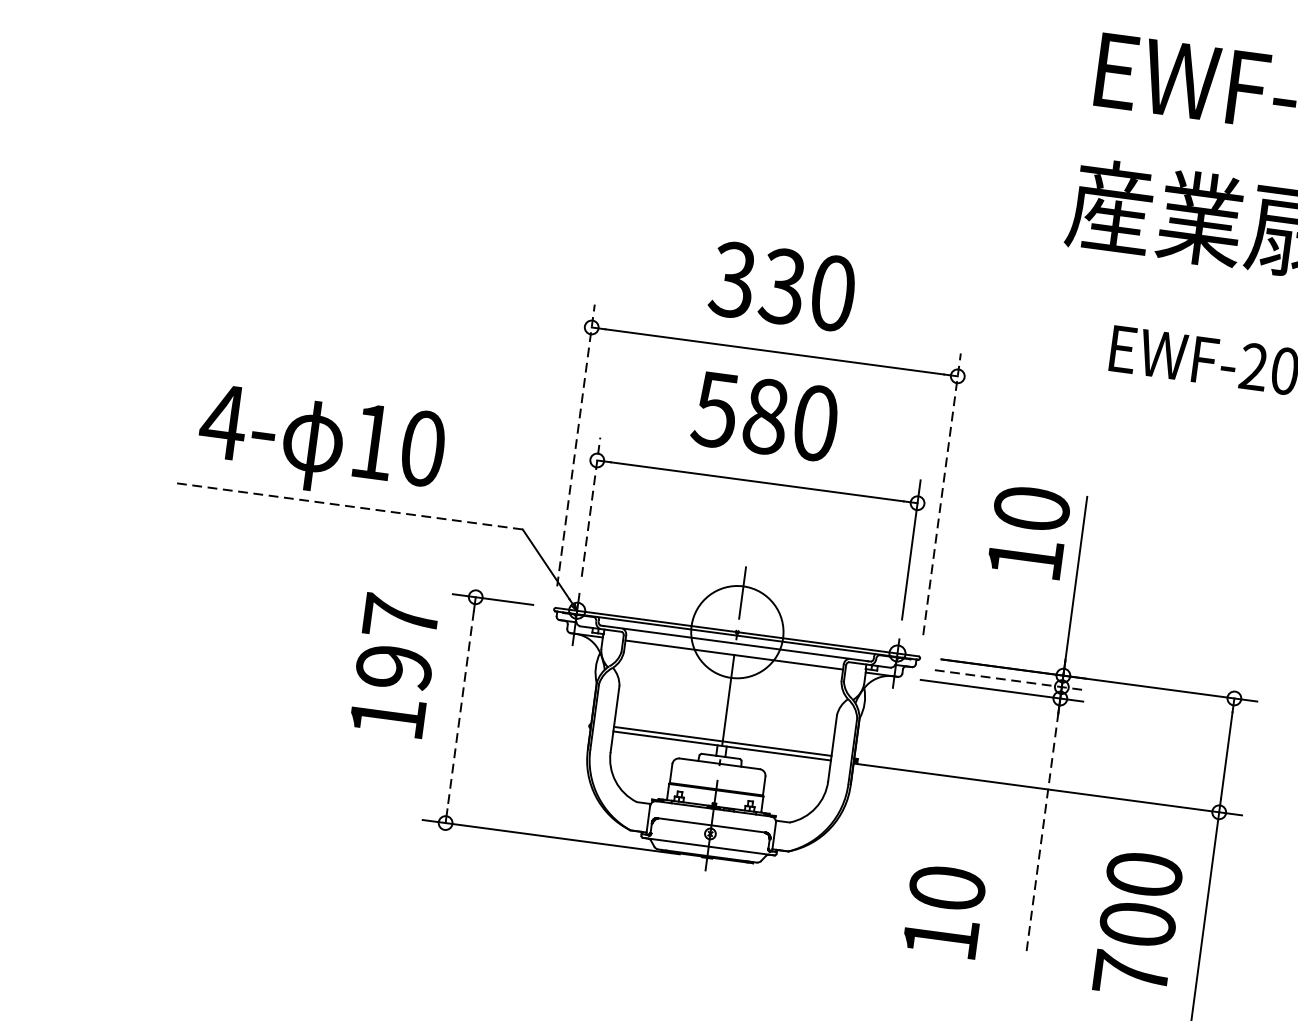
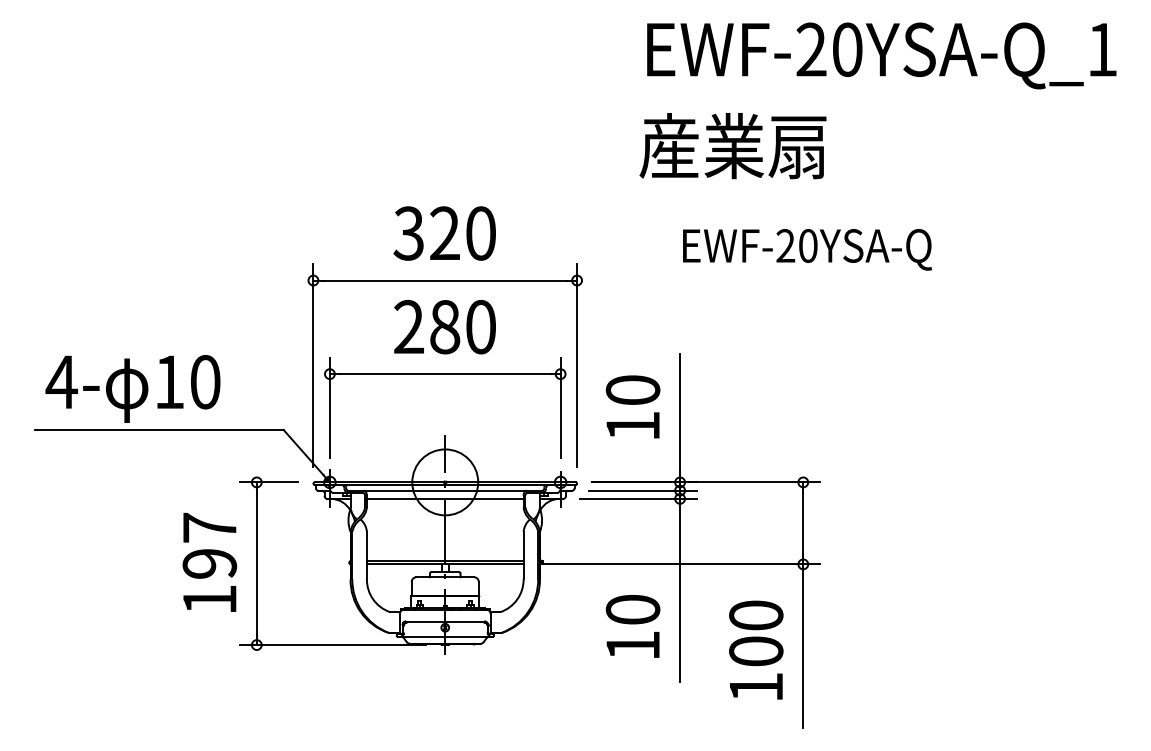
text: (782, 286) -> (444, 233), 330 -> 320
text: (715, 408) -> (408, 326), 580 -> 280
line: (576, 445) -> (313, 365), dashed -> solid
line: (942, 494) -> (577, 365), dashed -> solid
line: (590, 506) -> (329, 407), dashed -> solid
line: (350, 507) -> (159, 430), dashed -> solid
text: (1028, 531) -> (632, 406), moved
text: (394, 664) -> (209, 561), moved
line: (1009, 679) -> (642, 490), dashed -> solid
line: (460, 711) -> (256, 564), dashed -> solid
line: (1042, 832) -> (680, 595), dashed -> solid
text: (943, 911) -> (632, 626), moved
text: (1131, 974) -> (756, 687), 700 -> 100

